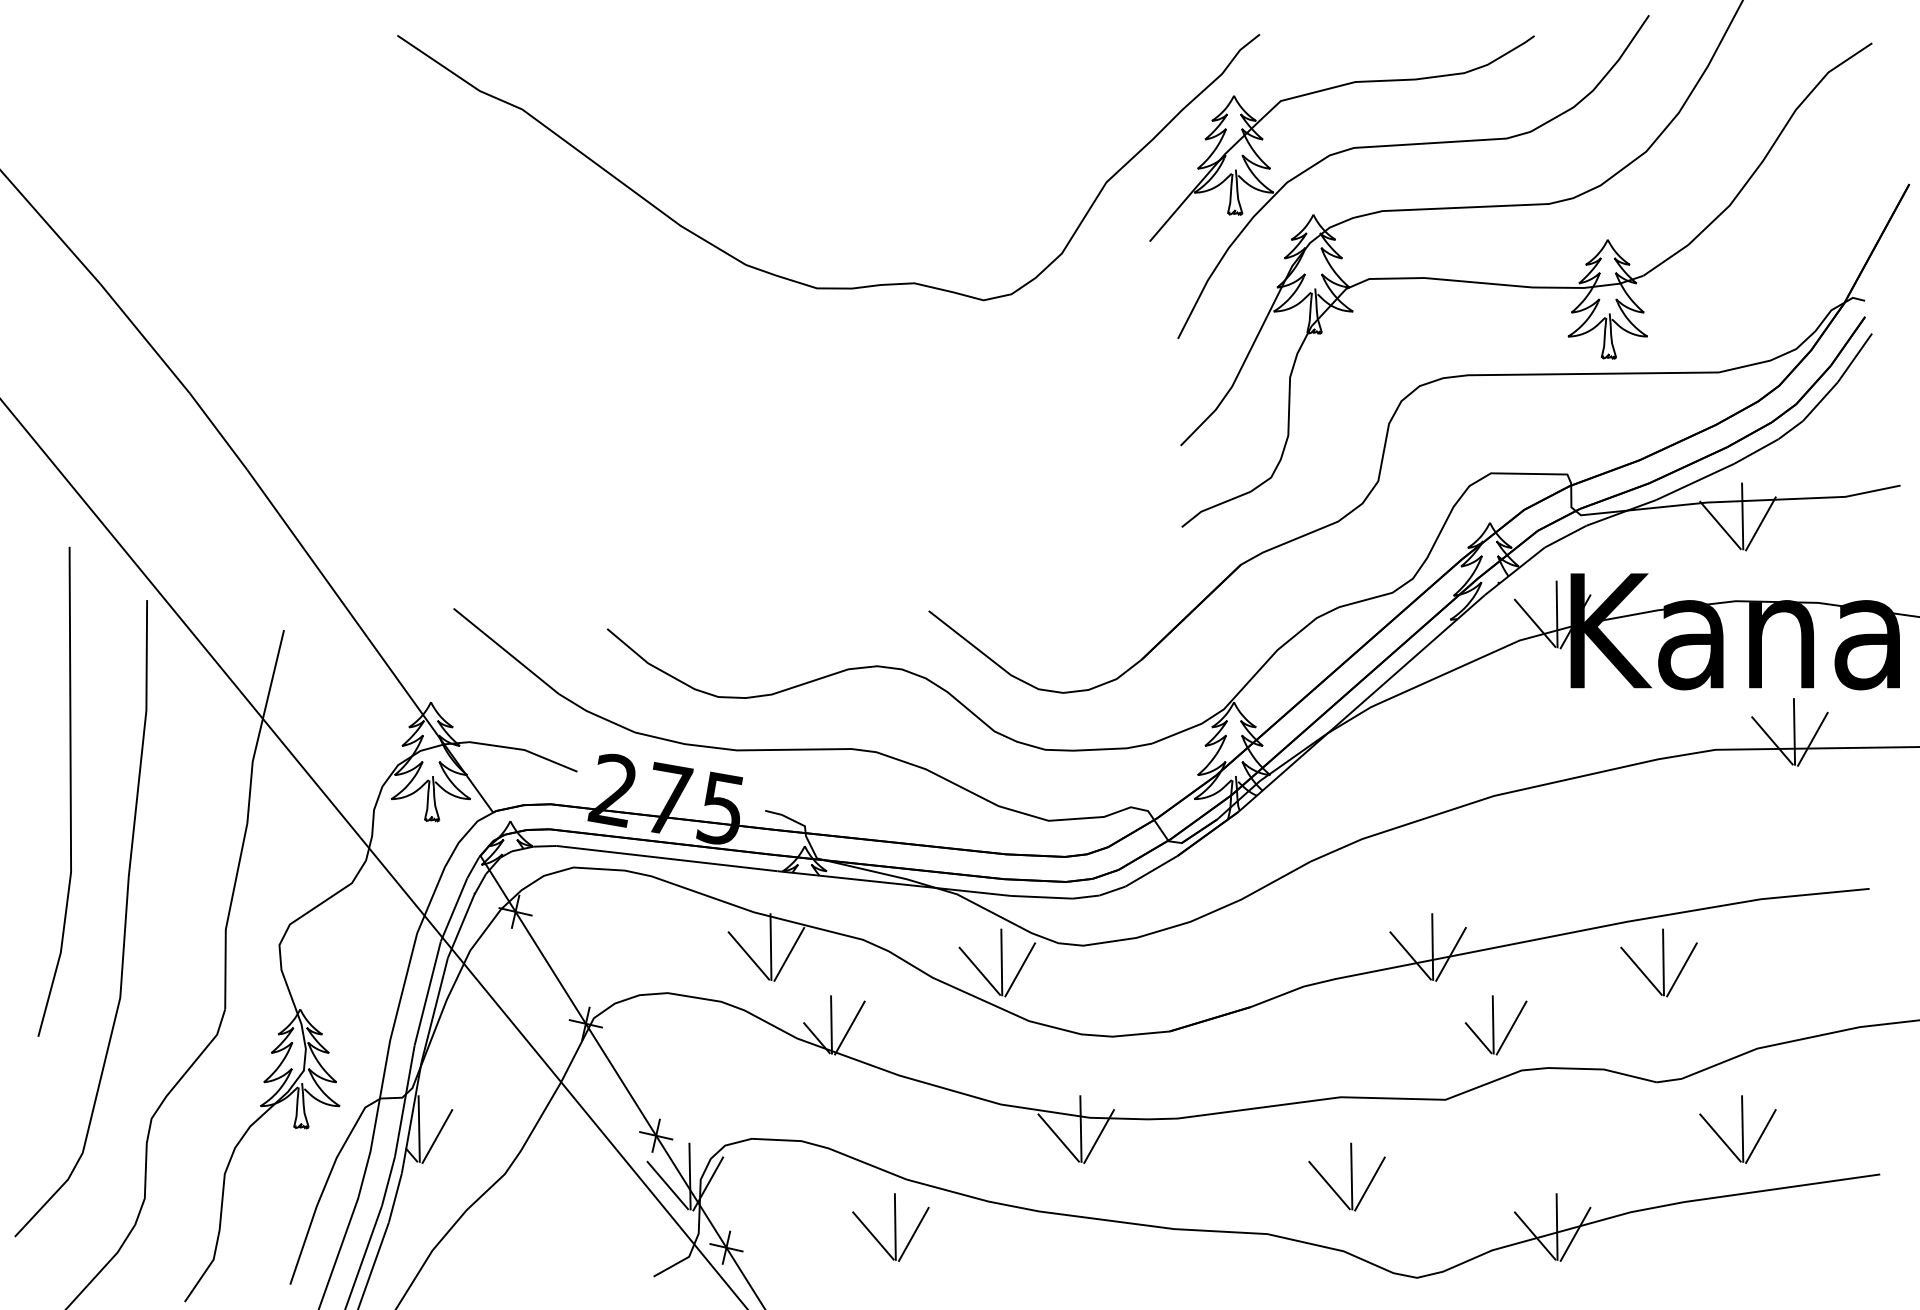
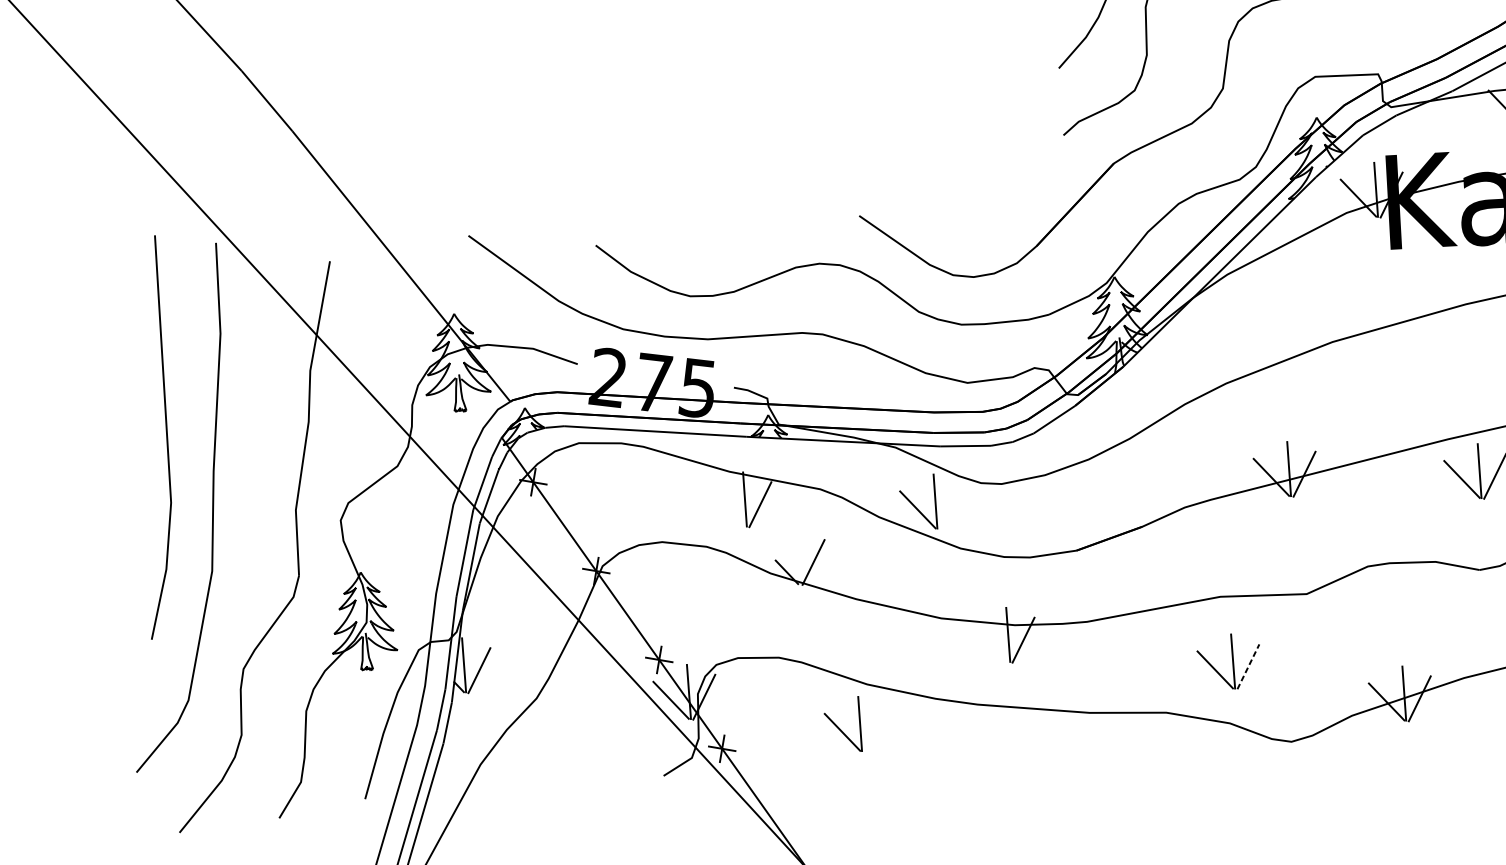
line: (69, 791) -> (166, 436), moved
line: (748, 955) -> (726, 507), removed
line: (1020, 969) -> (951, 506), removed
line: (831, 1024) -> (798, 560), removed
part: (1495, 1025) -> (1344, 530), removed
line: (1058, 1137) -> (990, 642), removed
line: (1370, 1183) -> (1248, 666), solid -> dashed
line: (913, 1233) -> (875, 728), removed

